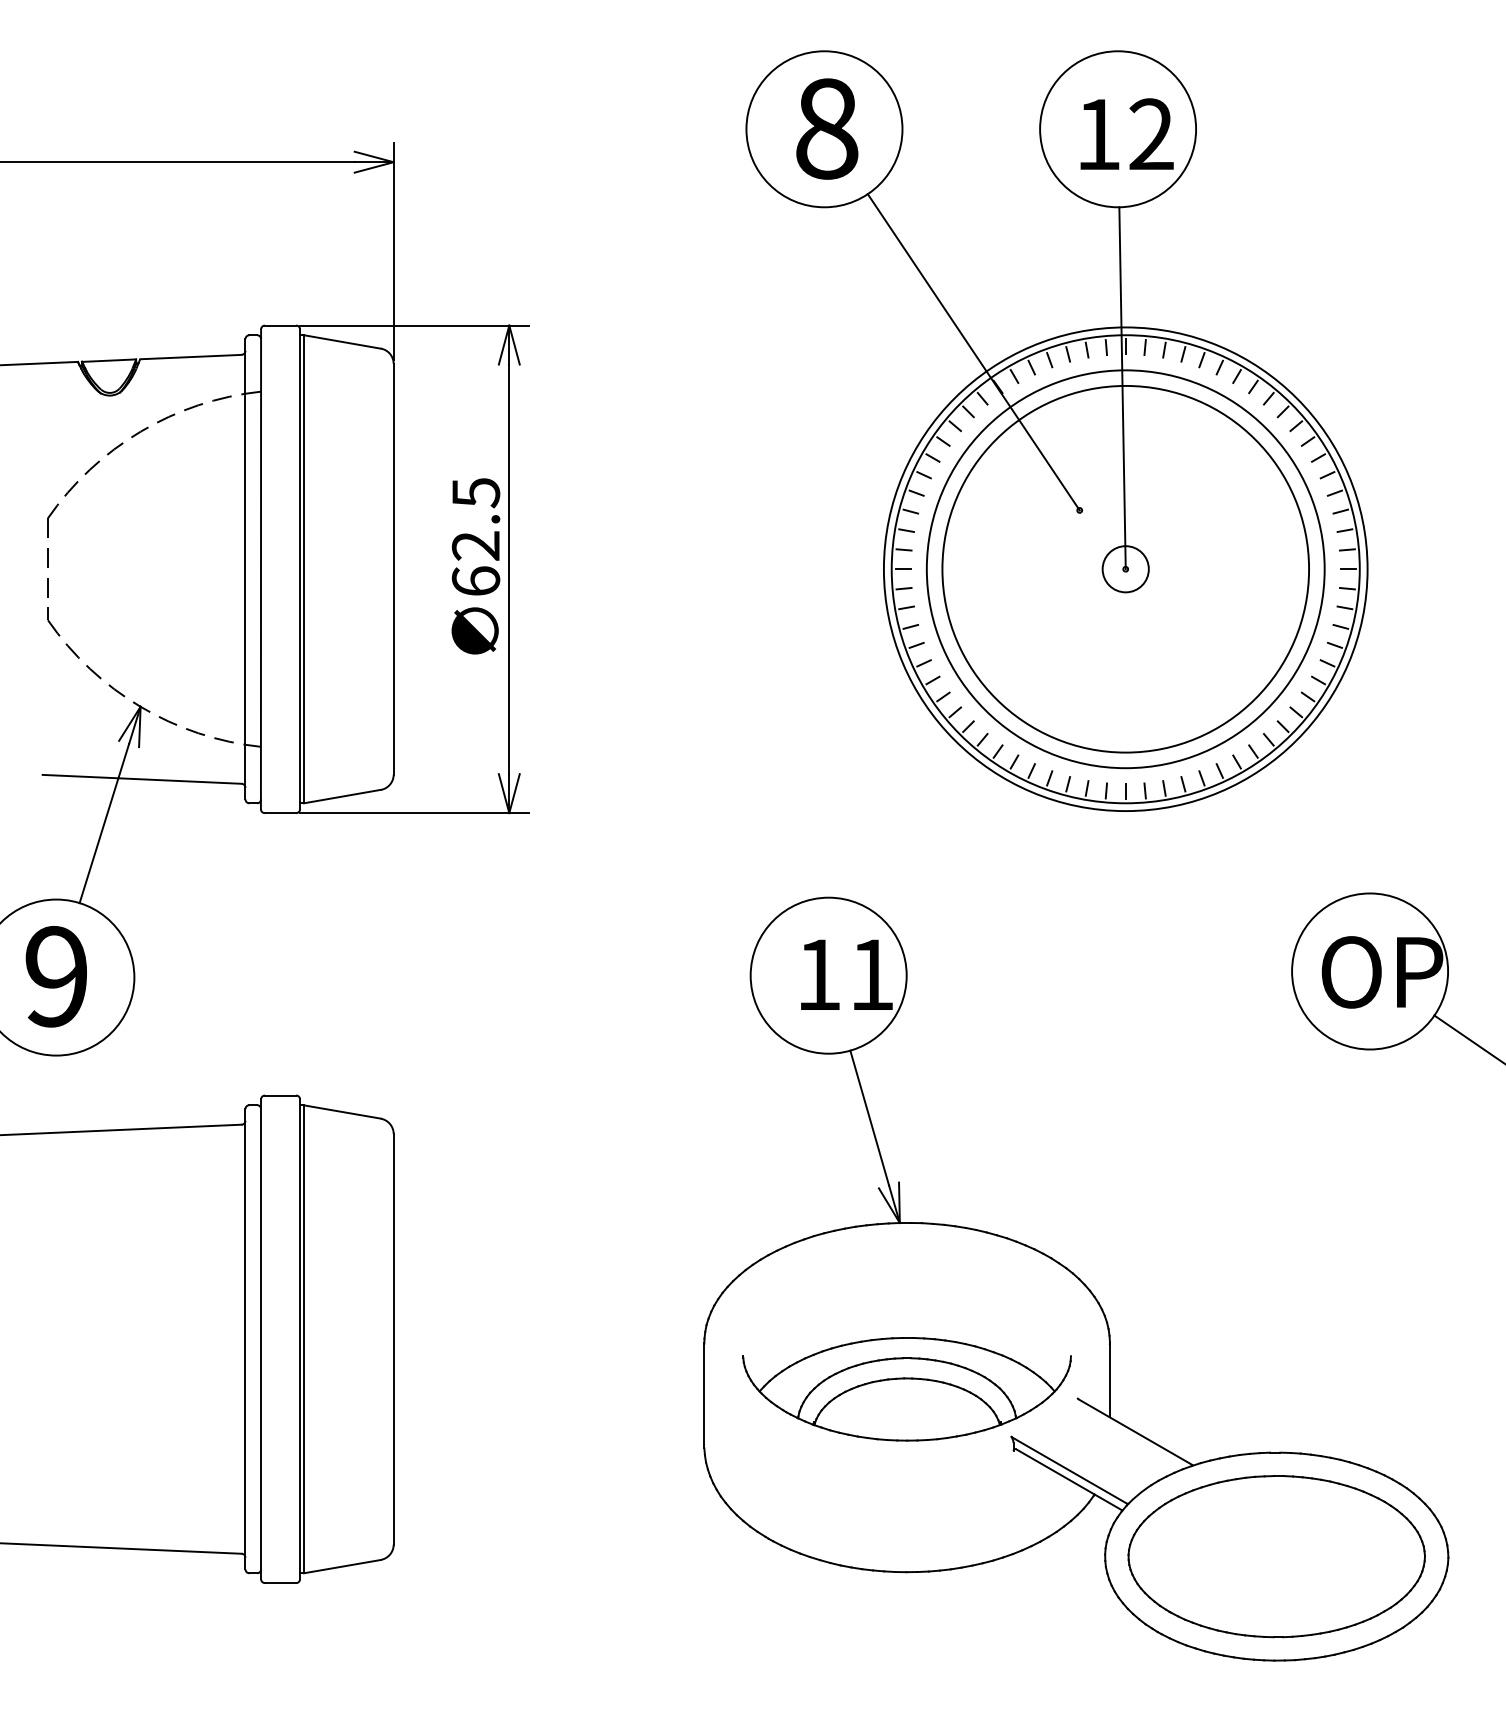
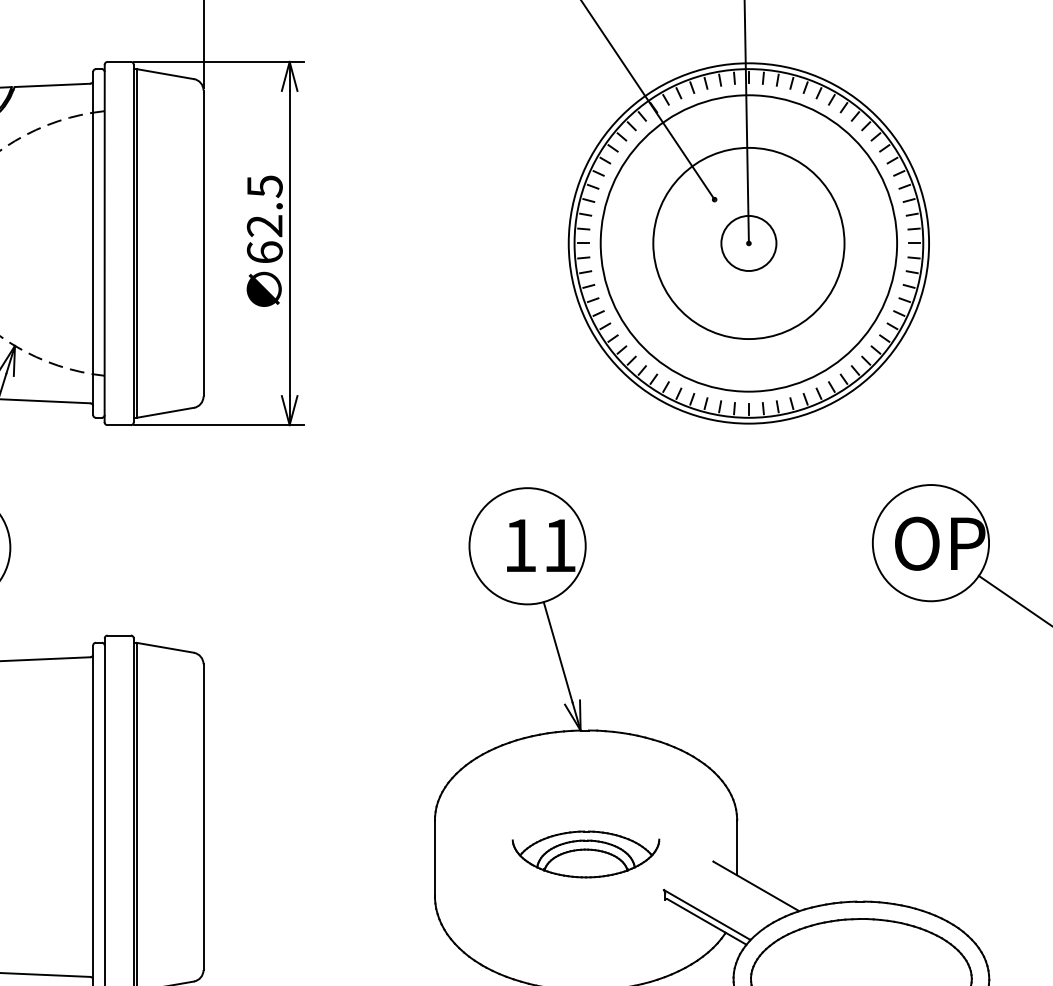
circle: (1125, 568) -> (748, 242), size x0.7
circle: (1125, 569) -> (748, 243), size x1.6
part: (906, 1389) -> (585, 854), size x0.6

